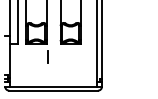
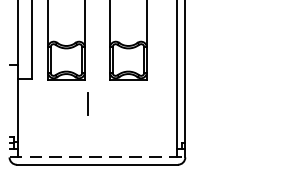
line: (54, 86) -> (99, 157), solid -> dashed

